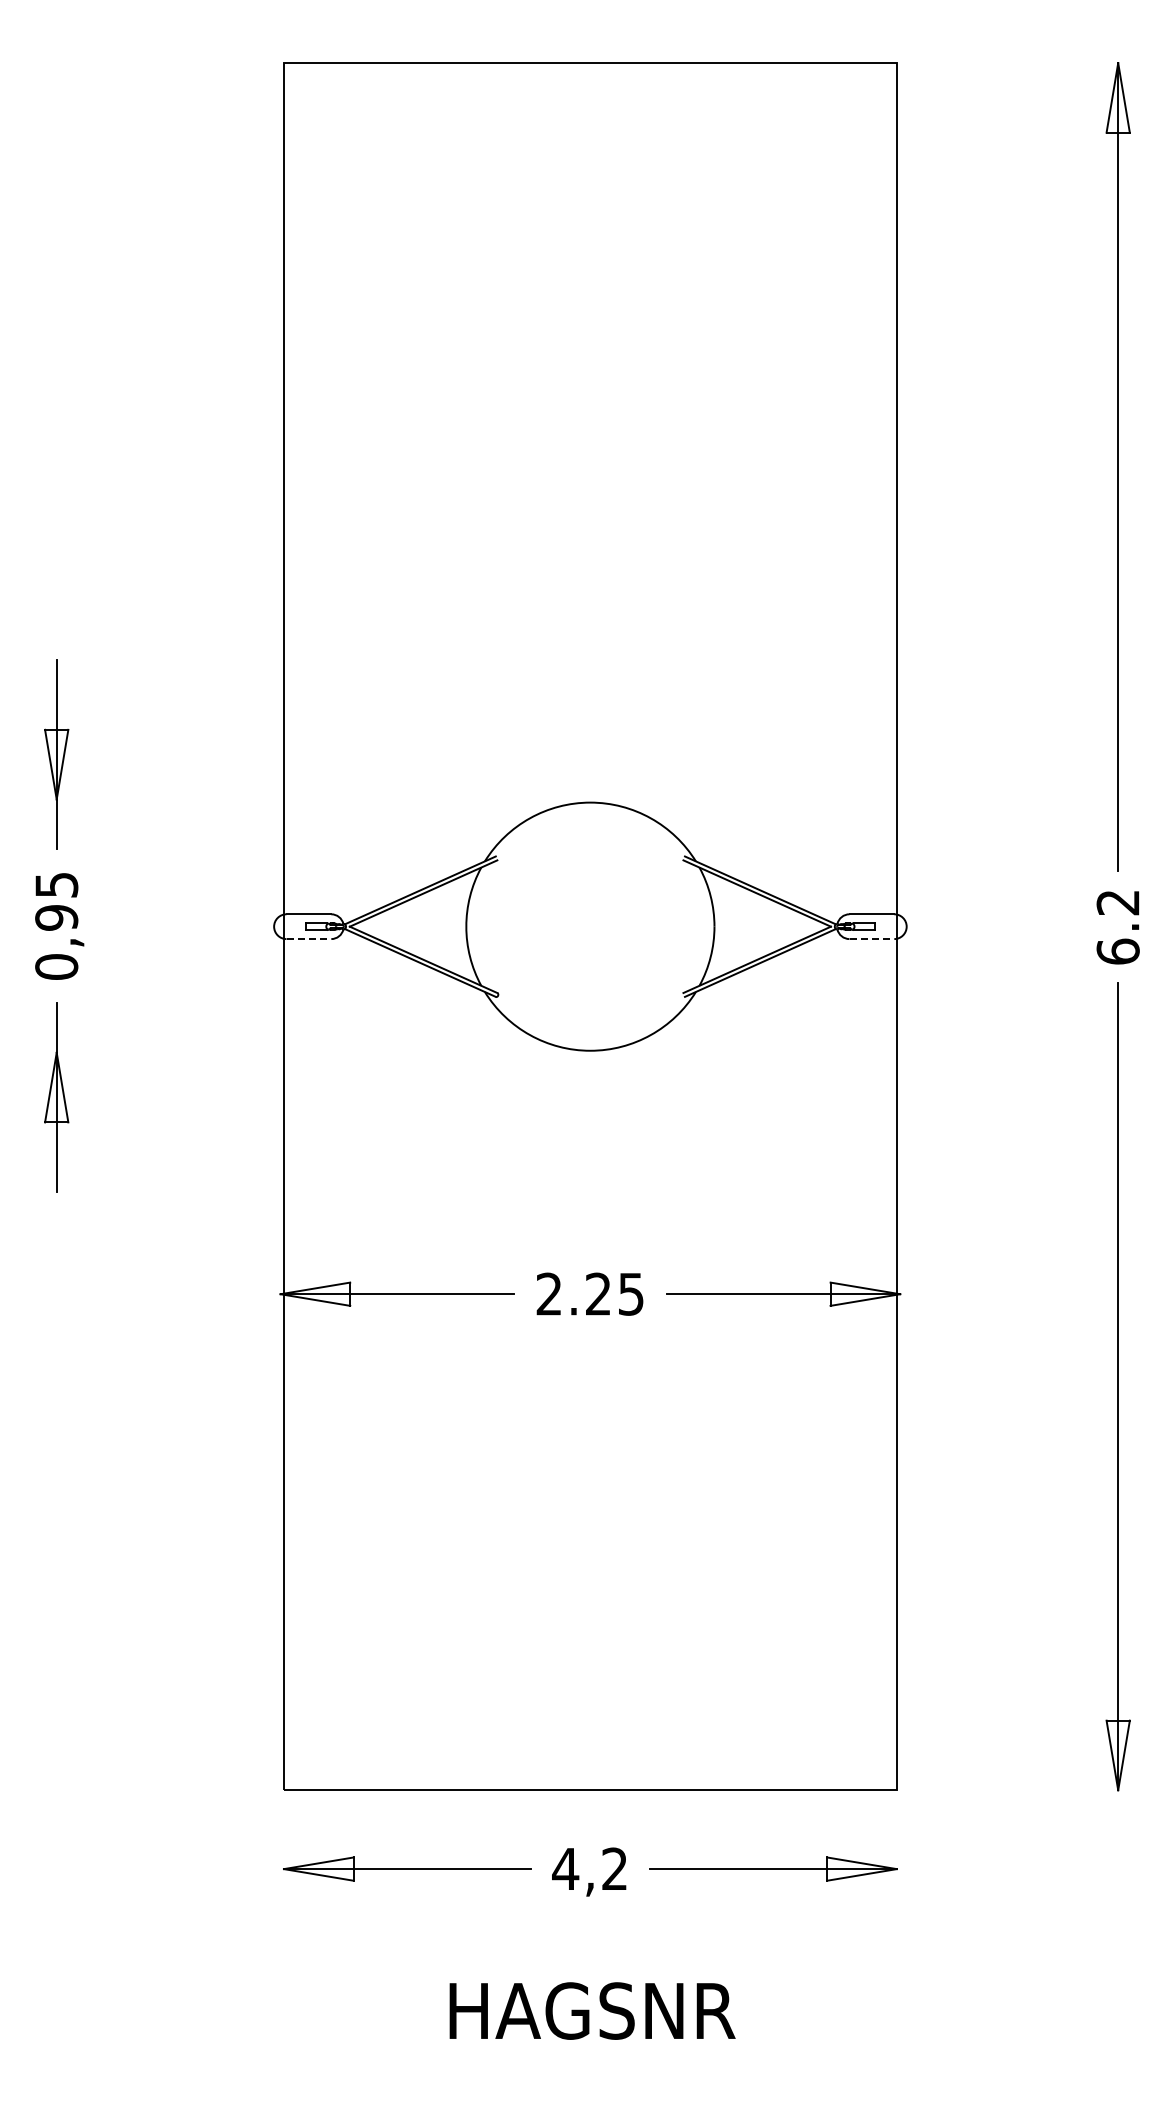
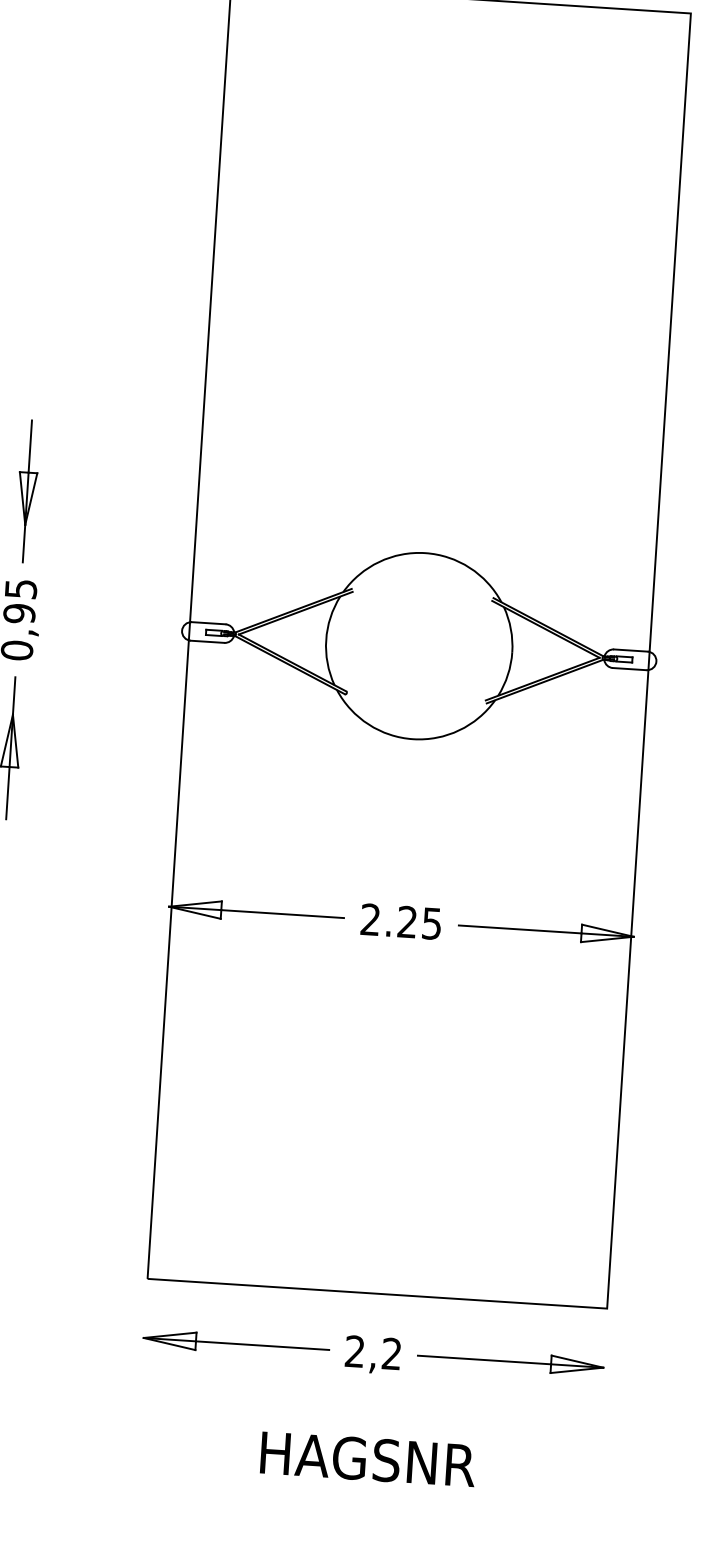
line: (309, 939) -> (207, 642), dashed -> solid
line: (872, 939) -> (630, 669), dashed -> solid
text: (565, 1868) -> (354, 1351), 4,2 -> 2,2

